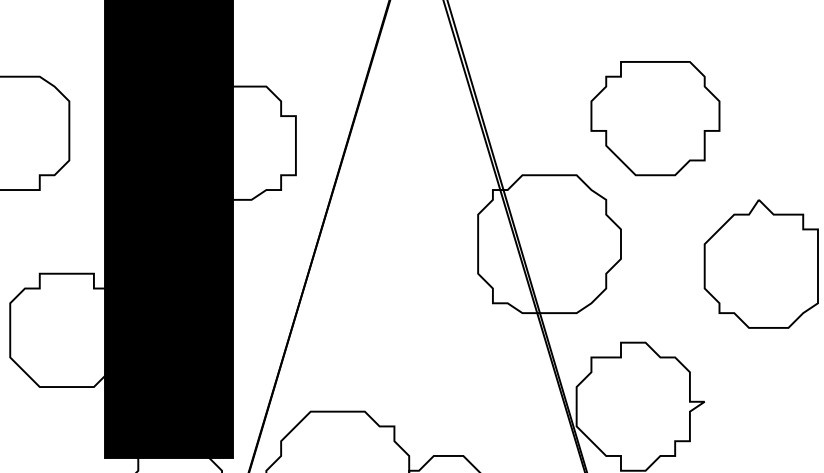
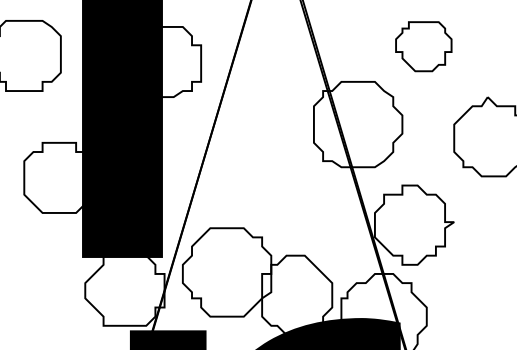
part: (655, 118) -> (423, 46), size x0.7

